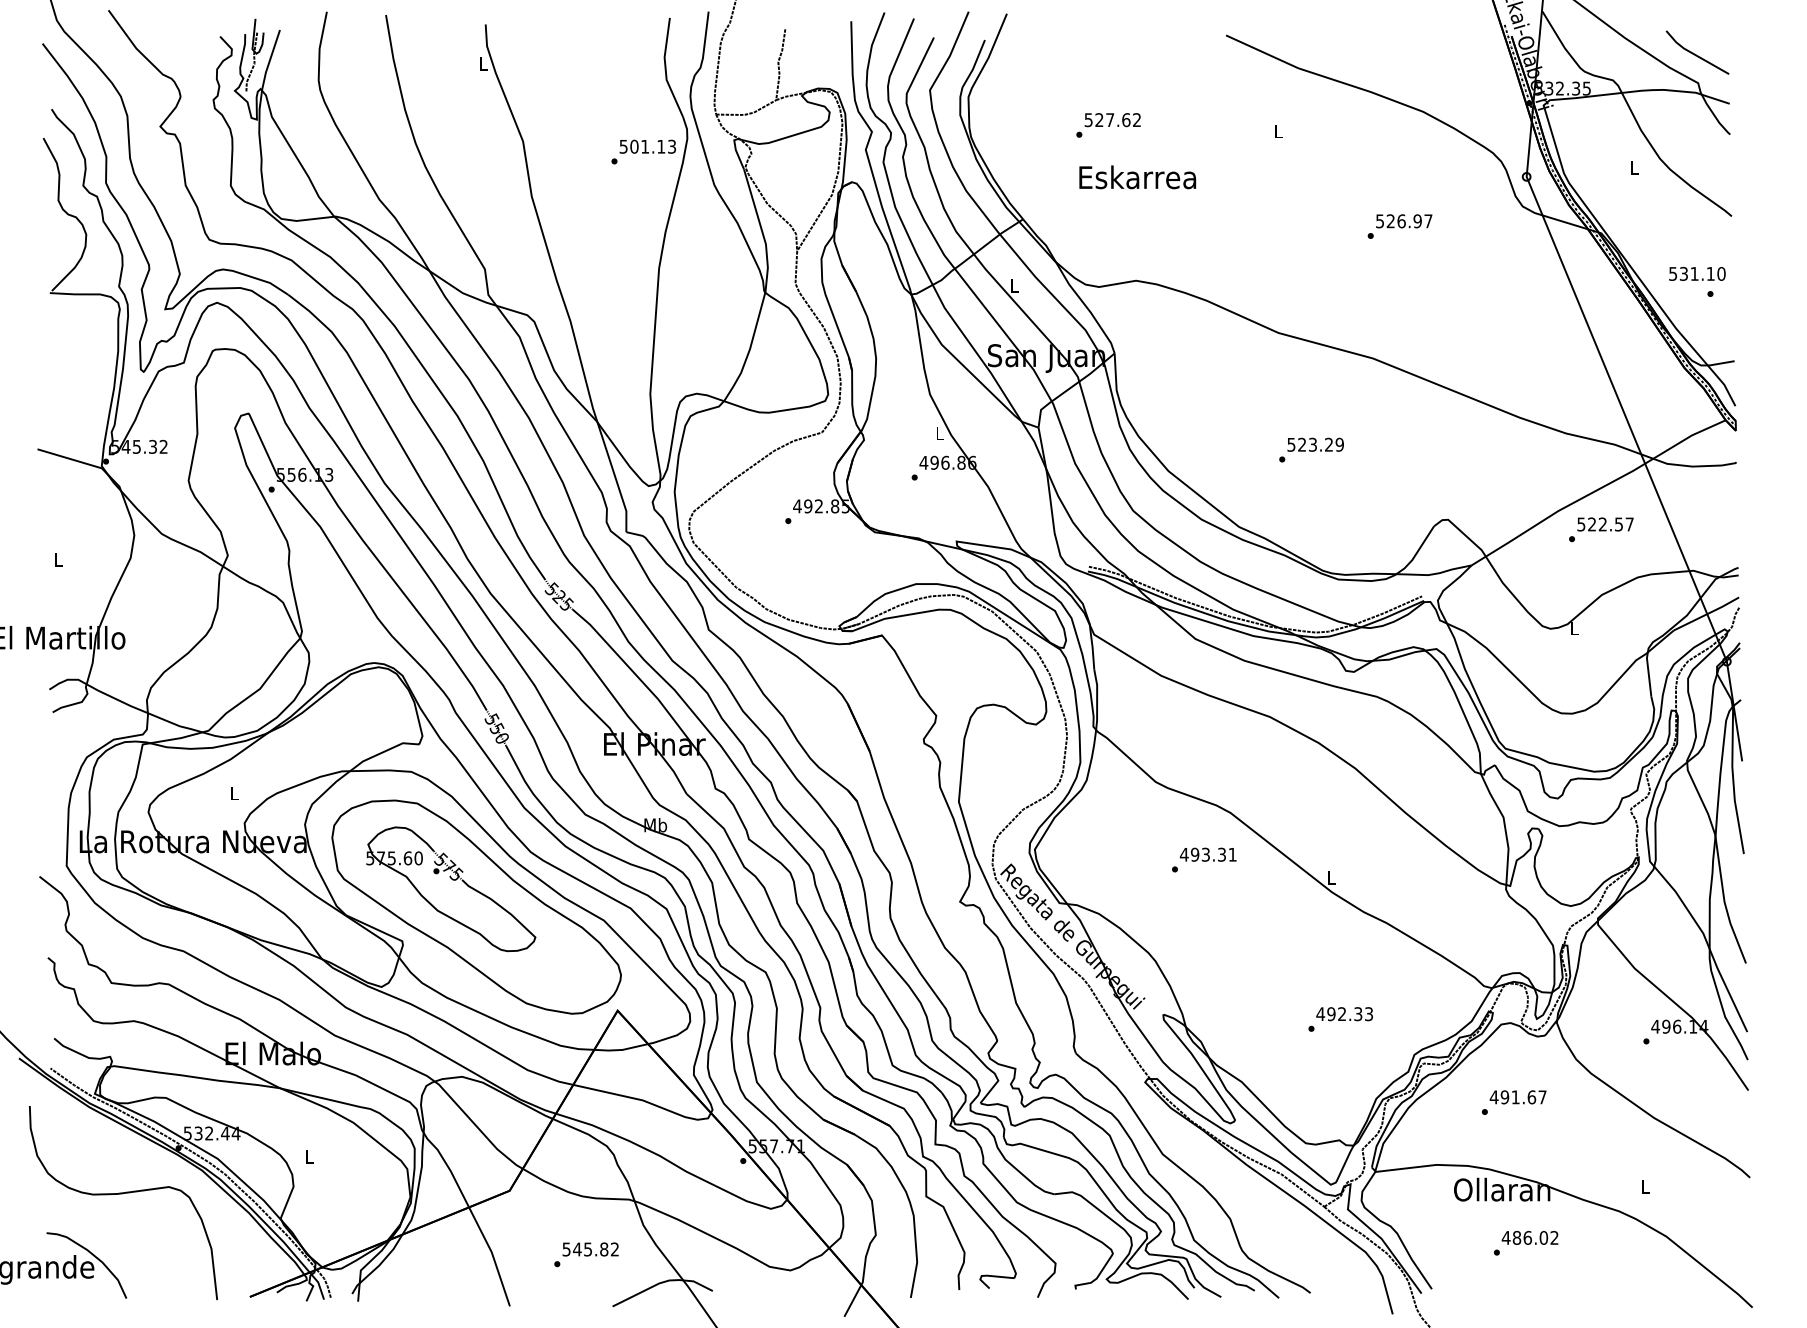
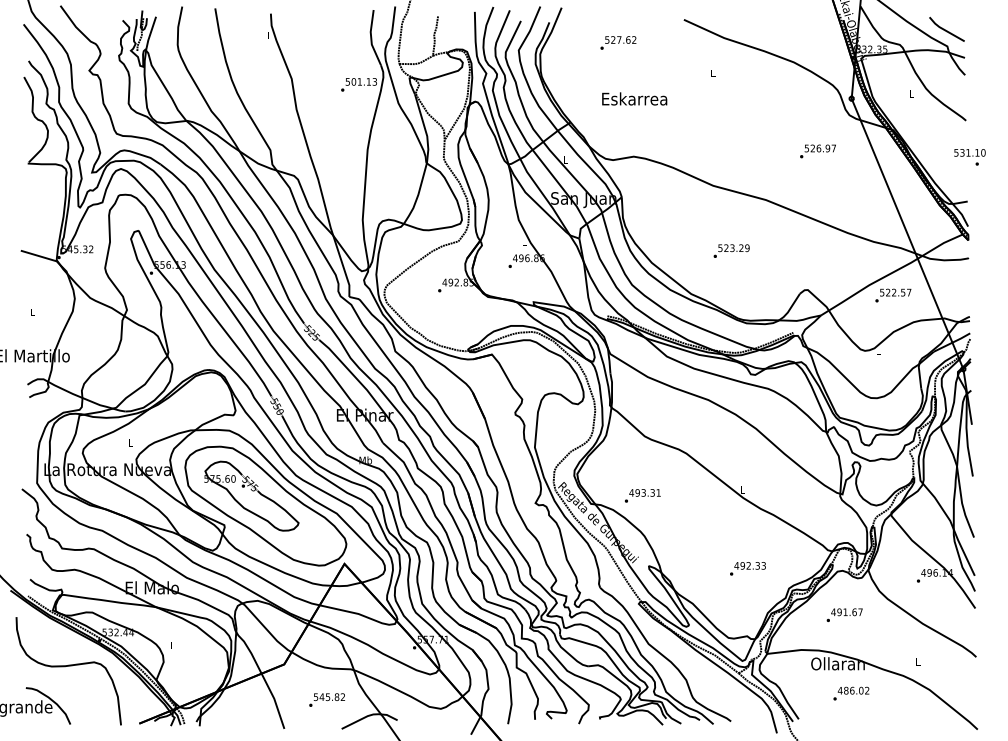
text: (1108, 124) -> (618, 42), moved
text: (1399, 226) -> (817, 151), moved
text: (1696, 282) -> (969, 157), moved
text: (1203, 859) -> (642, 495), moved

